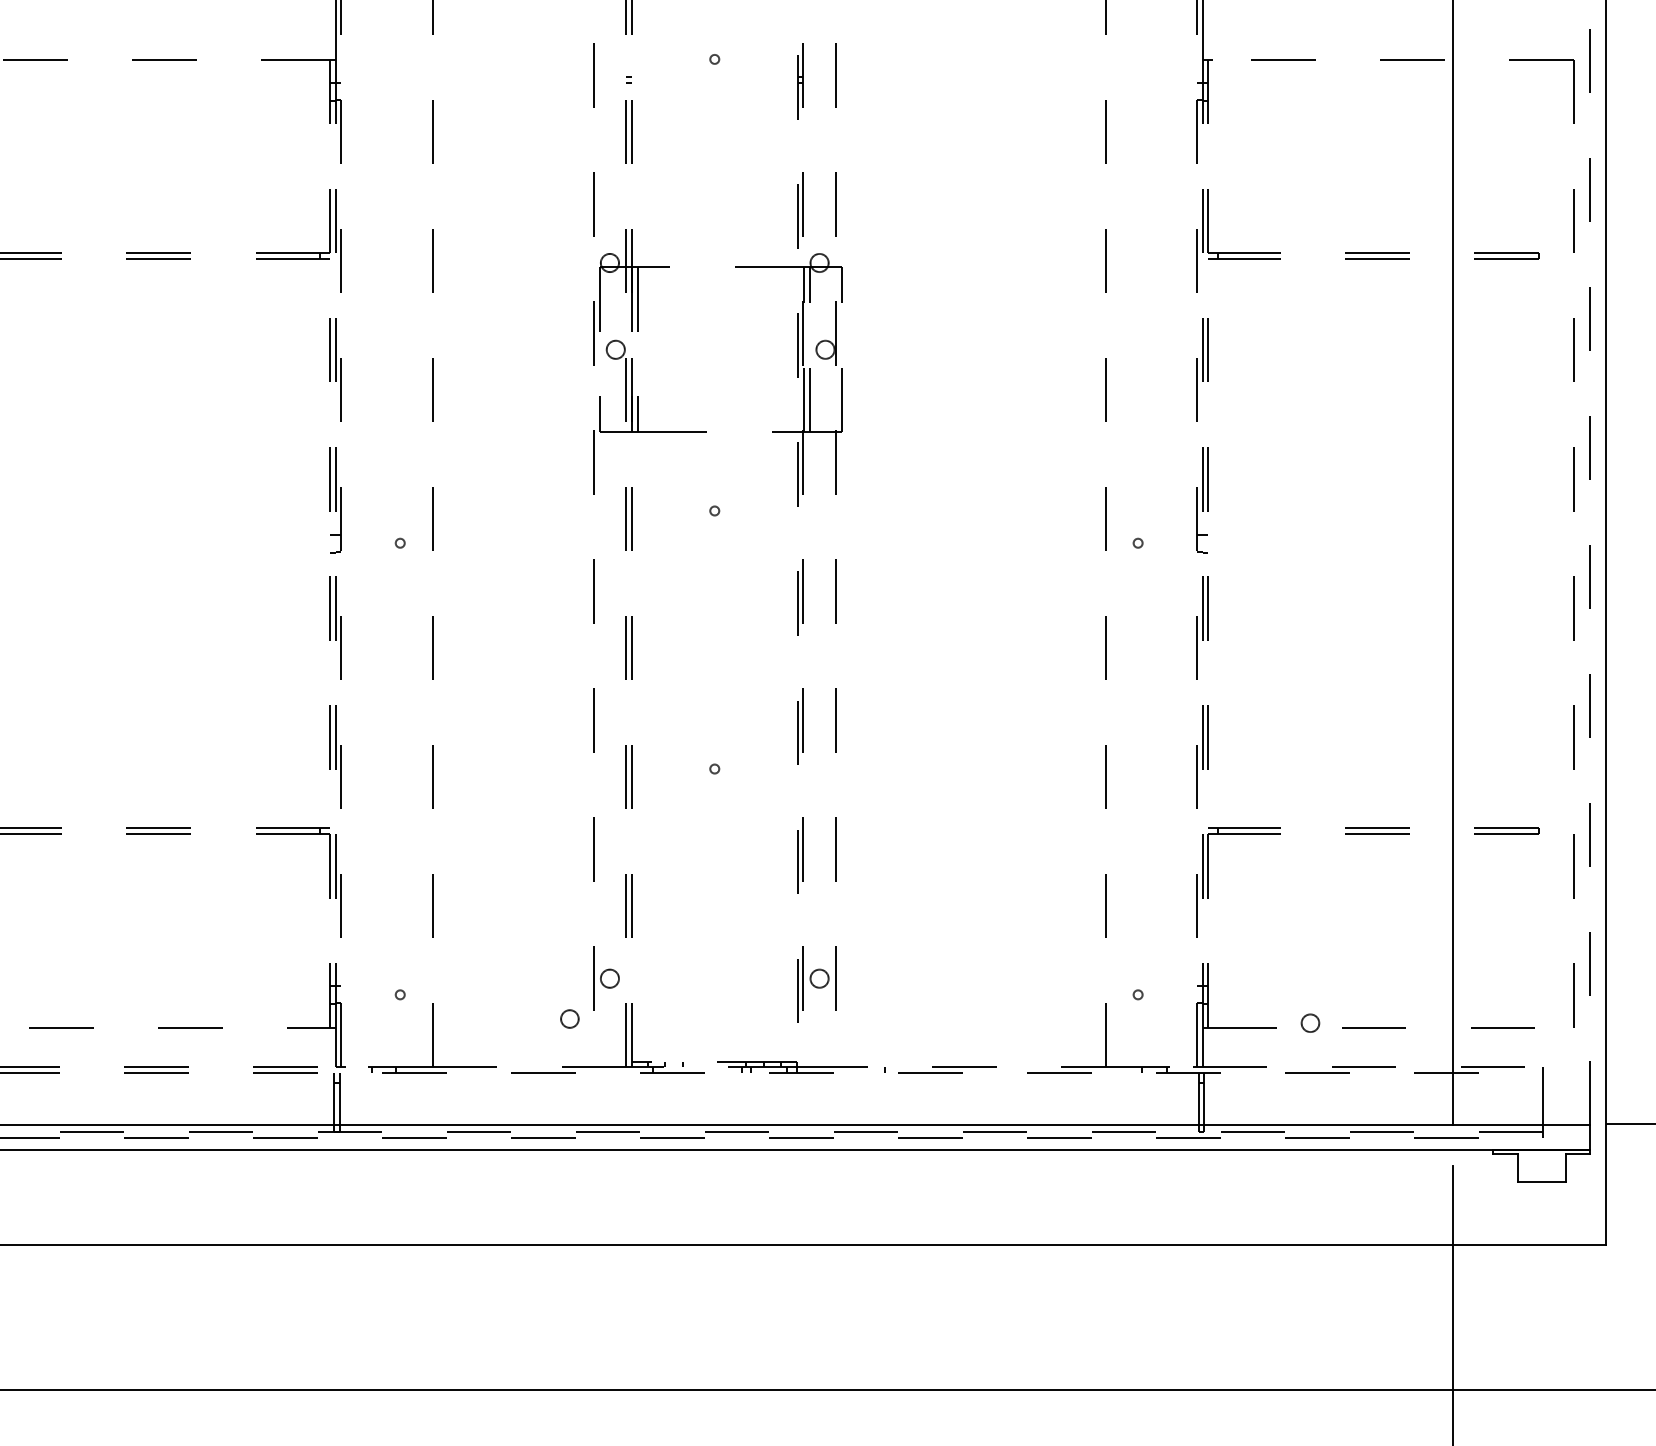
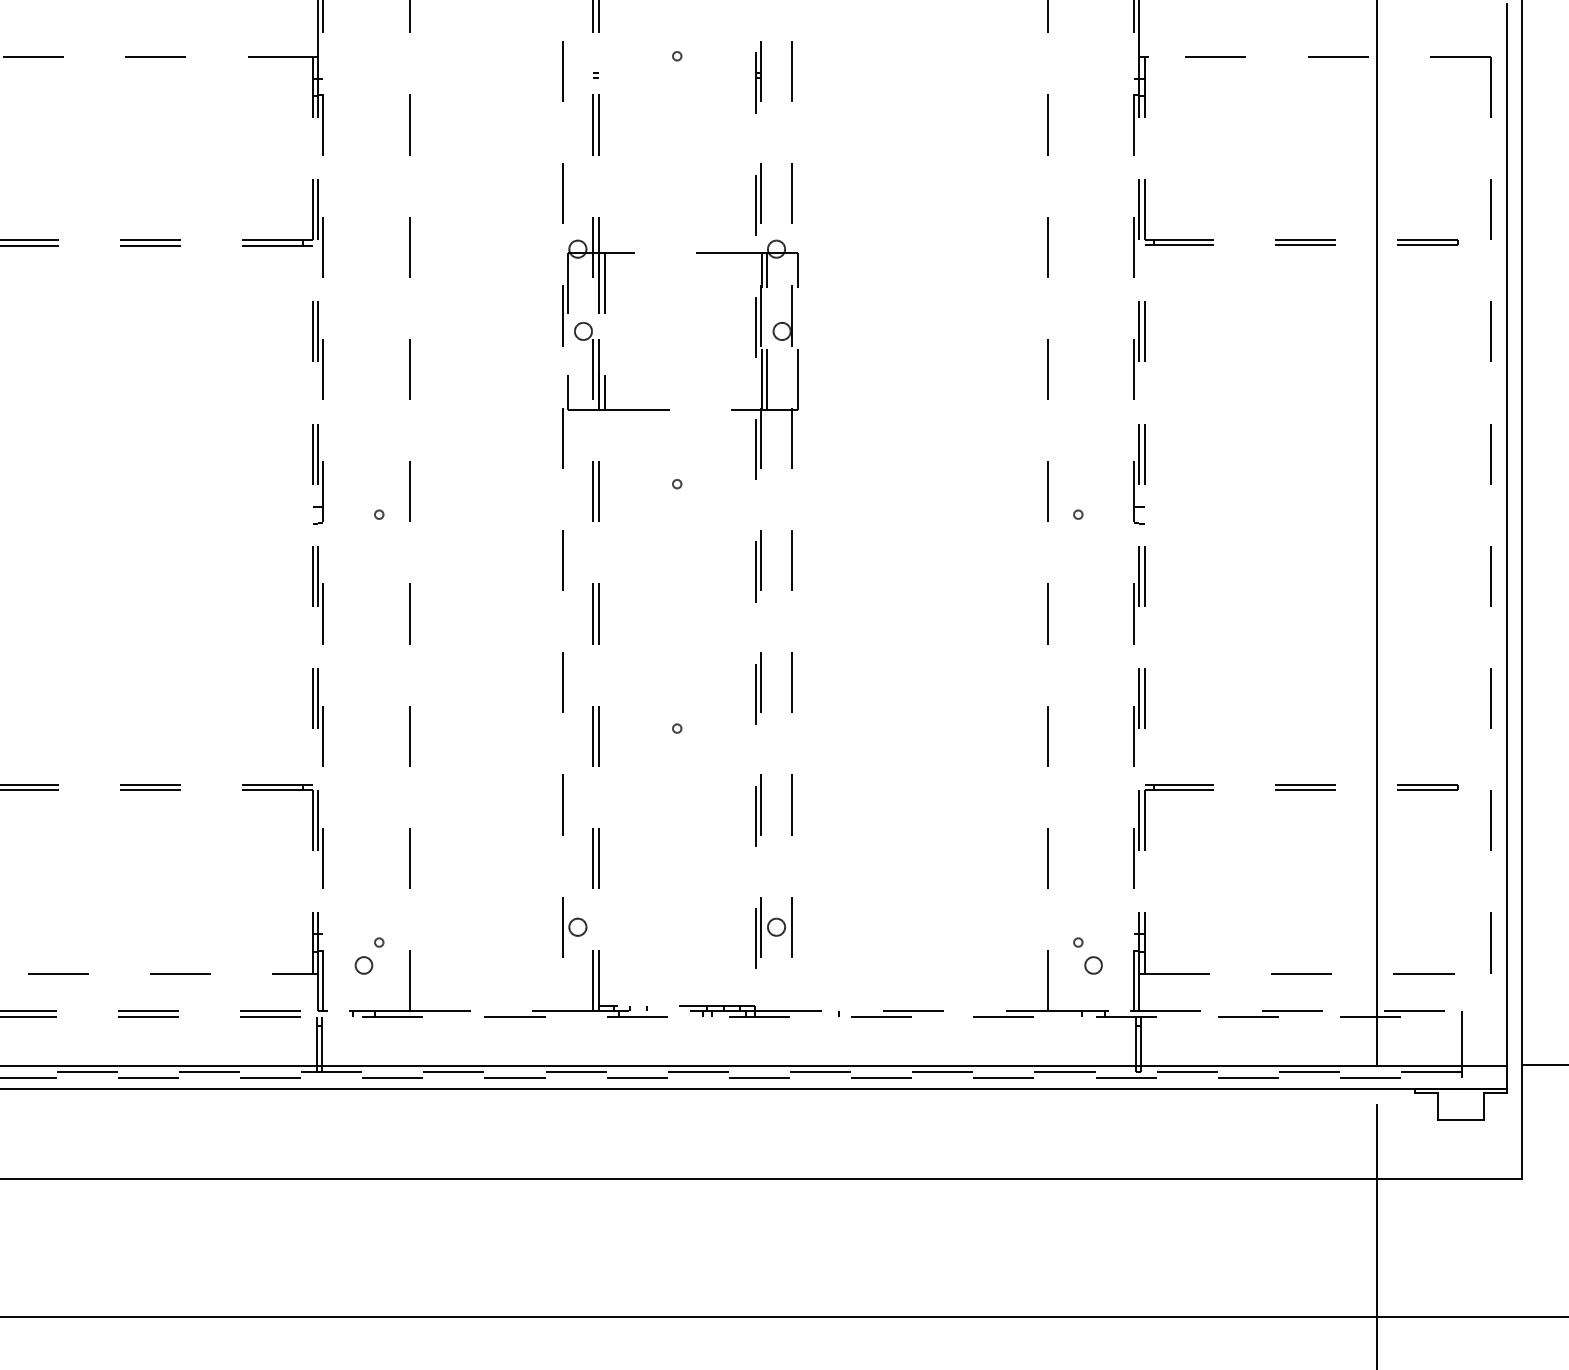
line: (1590, 565) -> (1506, 535), dashed -> solid
circle: (569, 1019) -> (363, 965), moved
circle: (1310, 1023) -> (1093, 965), moved

